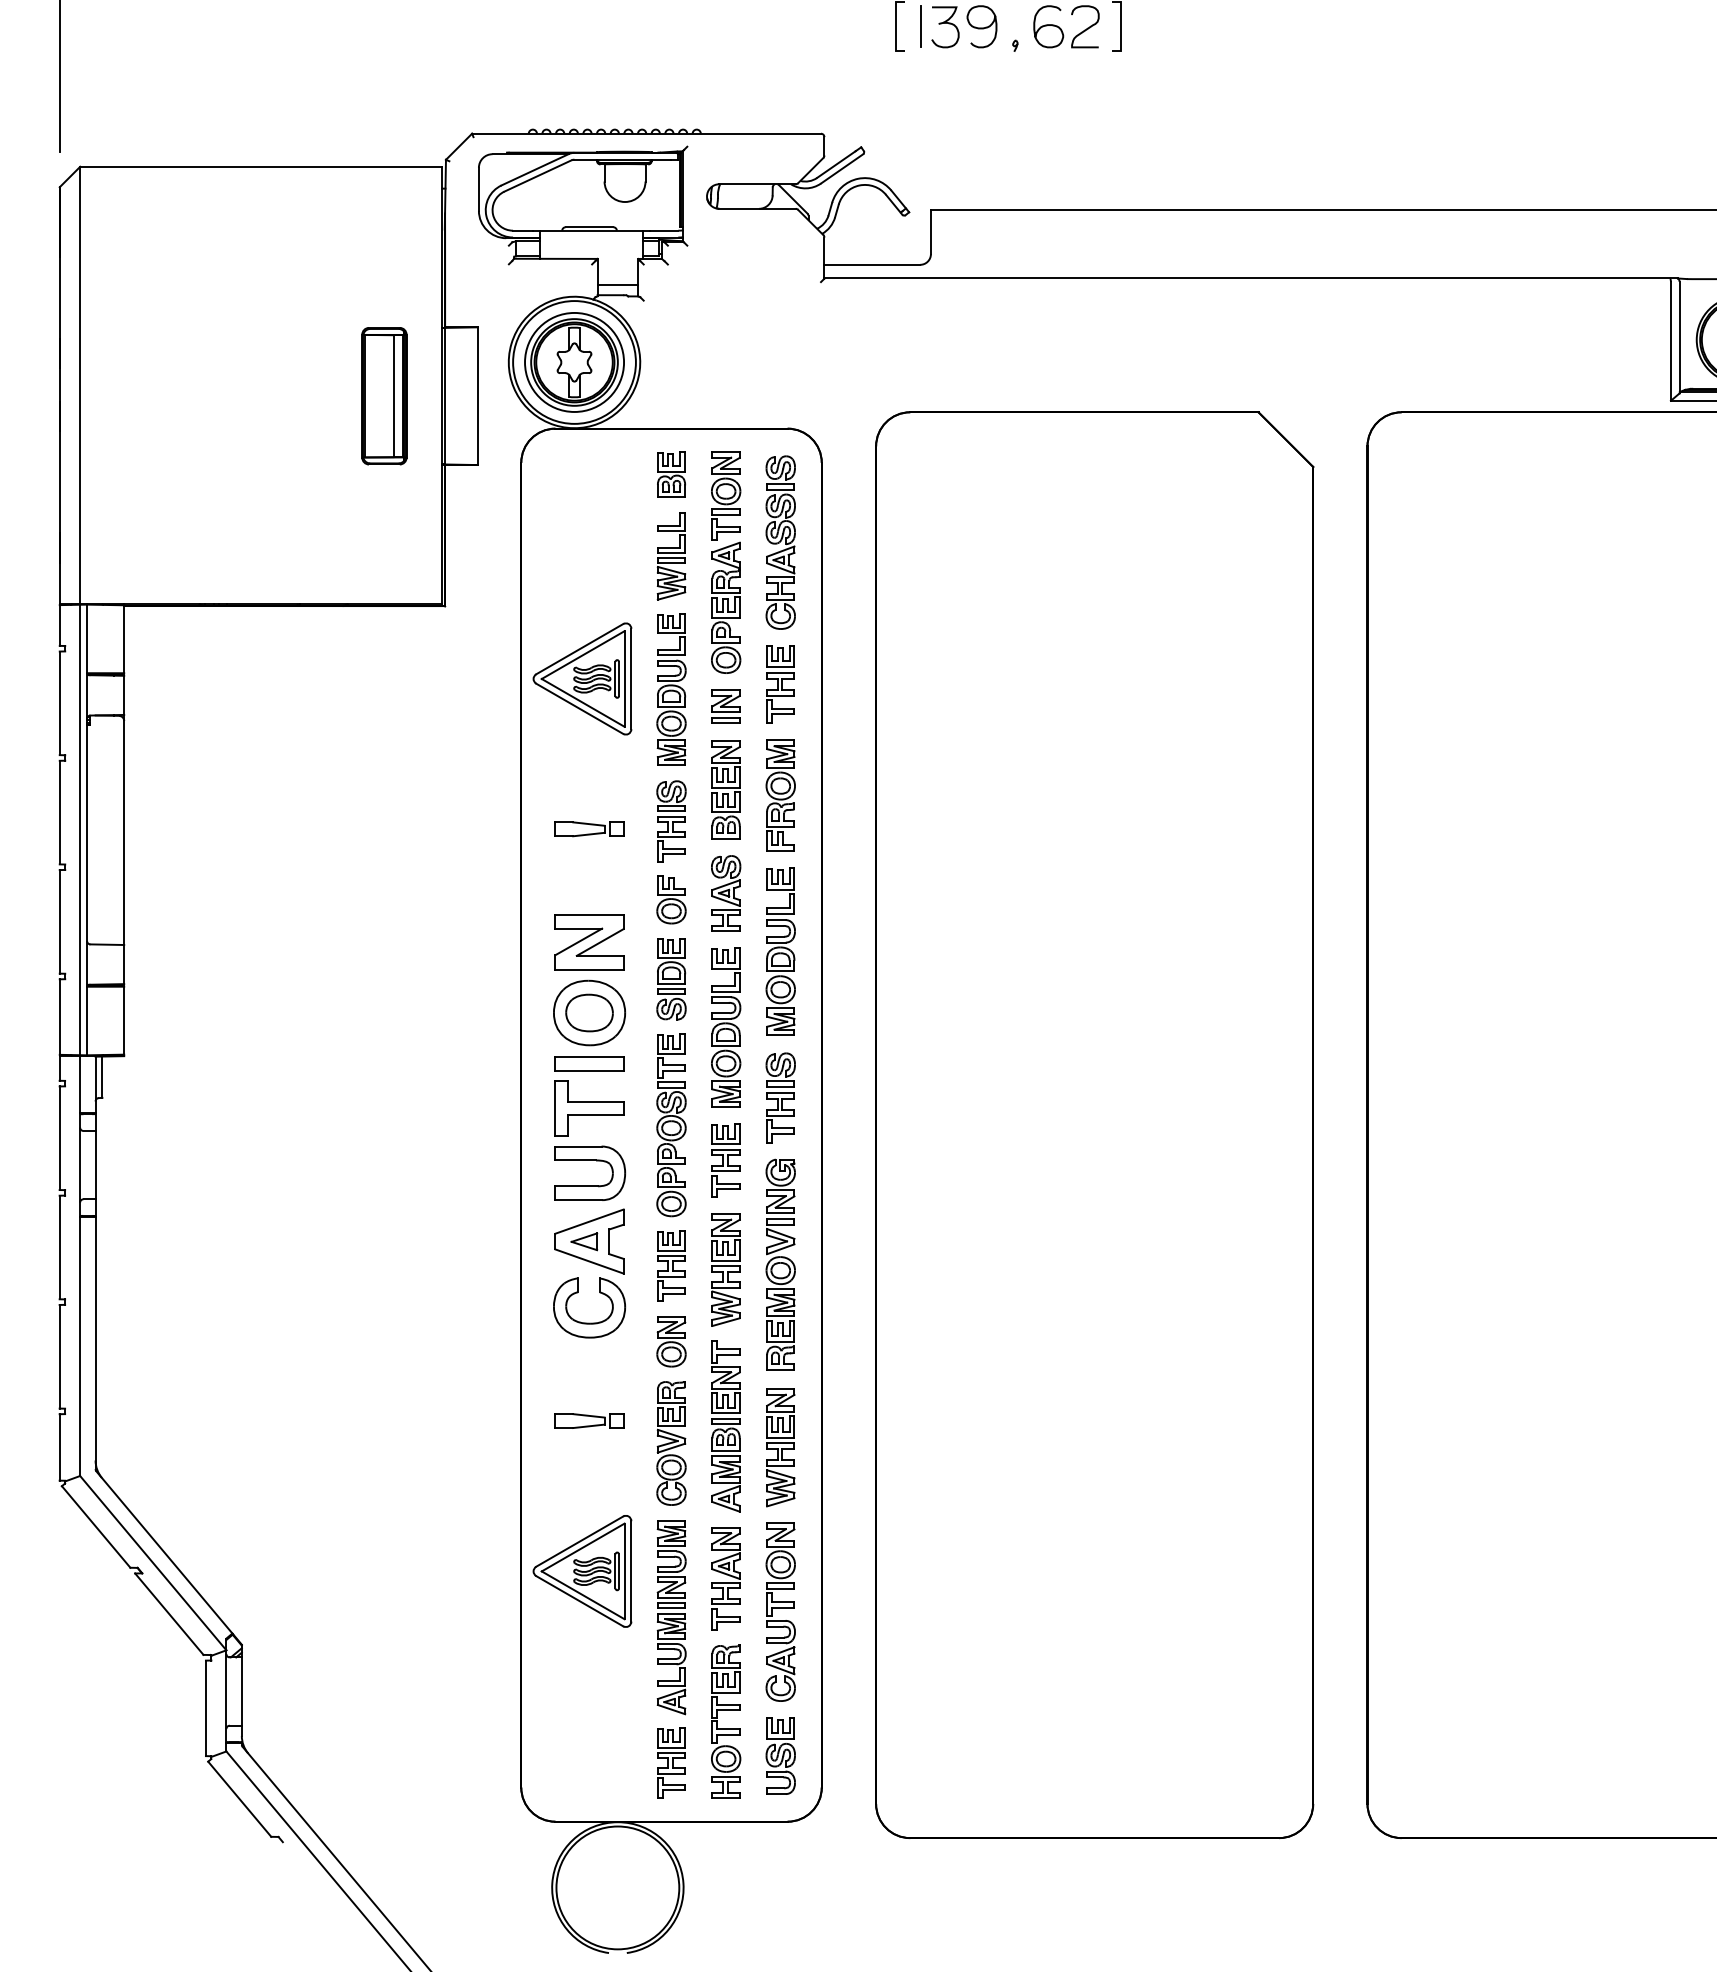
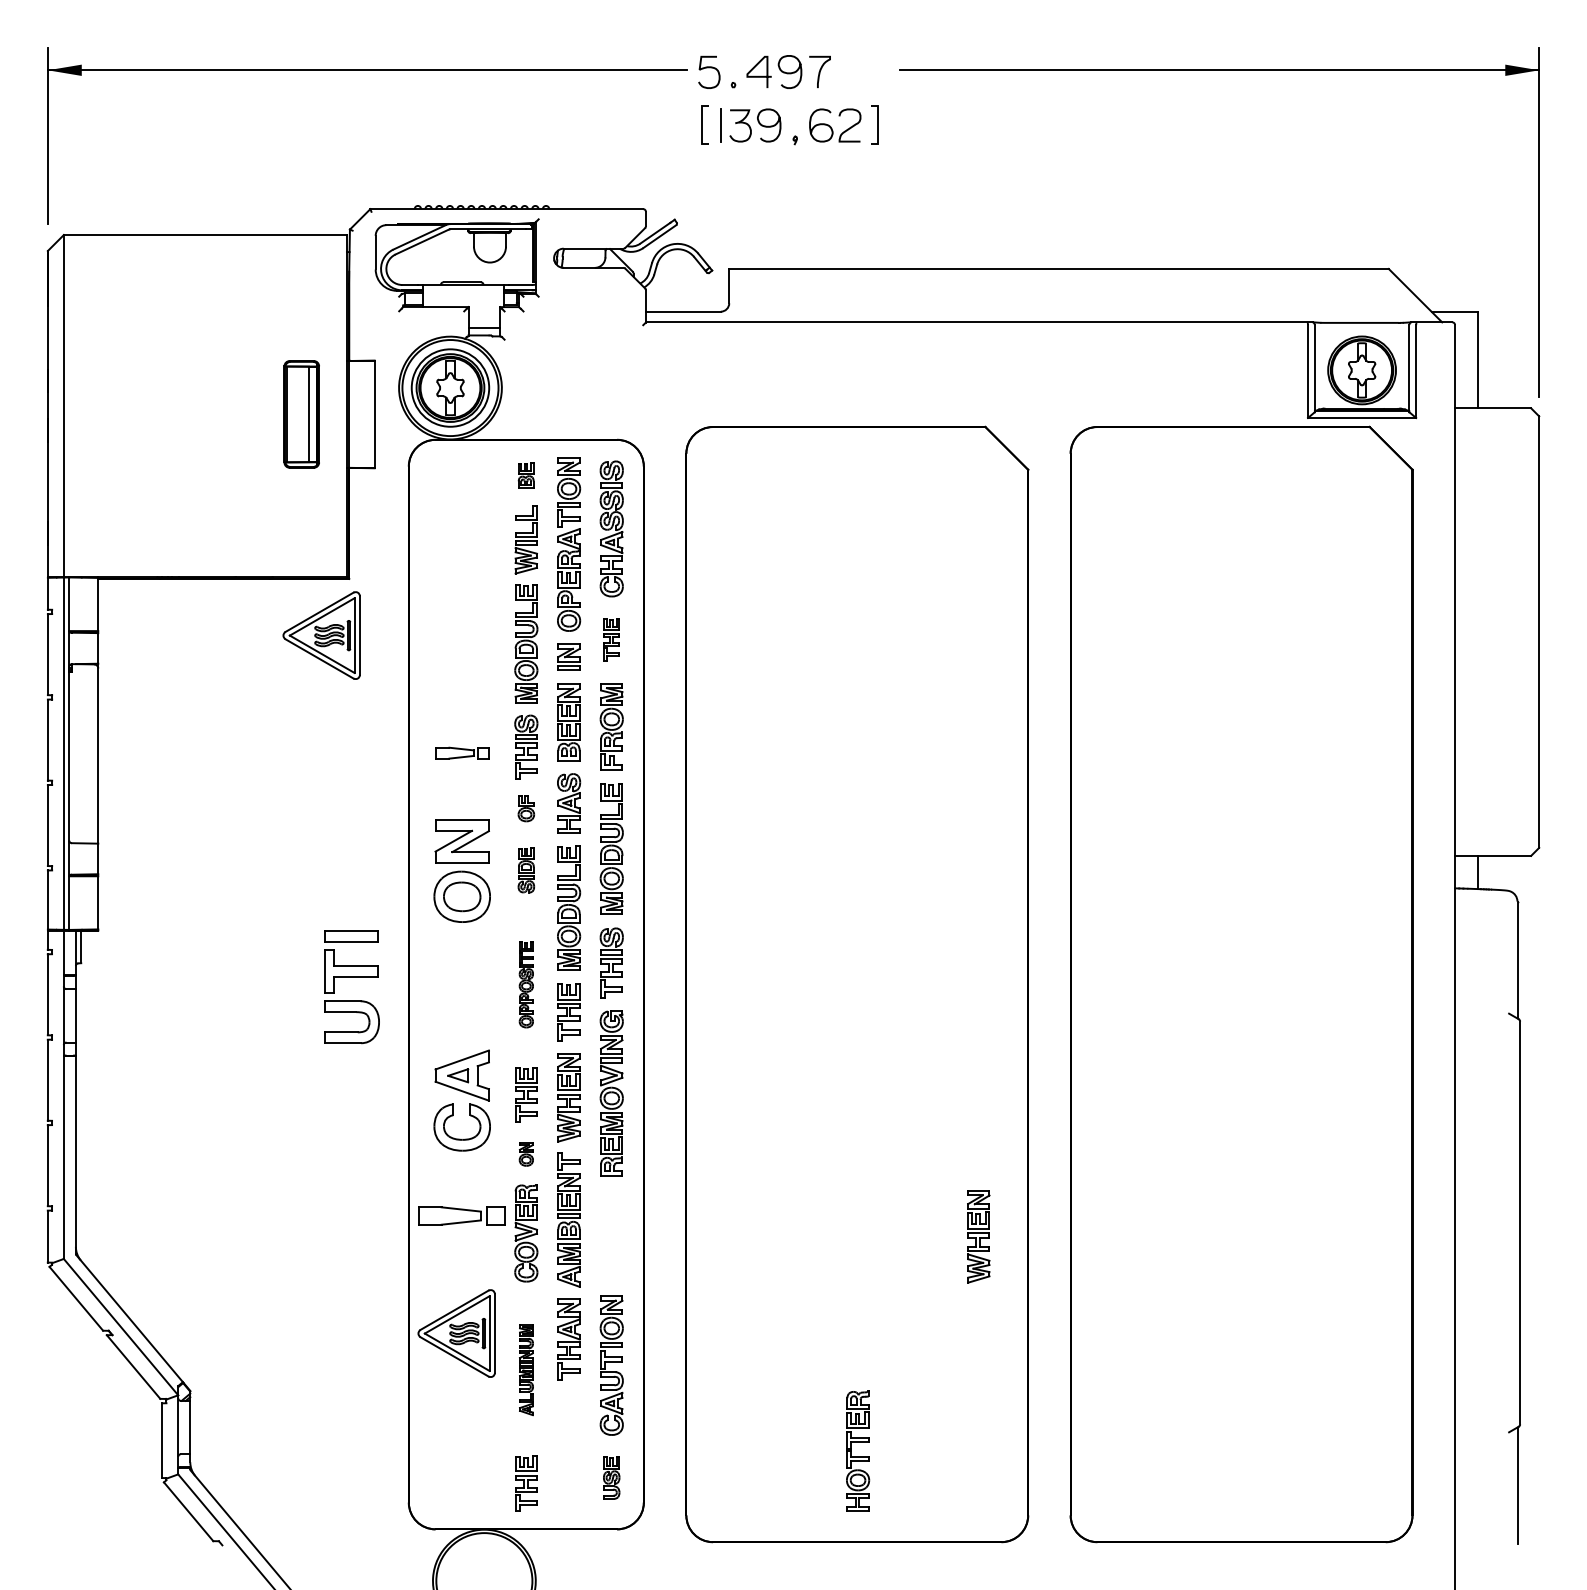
part: (670, 474) -> (525, 475), size x0.7
part: (582, 678) -> (321, 635), moved
part: (780, 683) -> (611, 639), size x0.7
part: (671, 900) -> (526, 808), size x0.7
part: (671, 979) -> (526, 870), size x0.7
part: (589, 1116) -> (351, 977), moved
part: (671, 1125) -> (526, 984), size x0.6
part: (671, 1342) -> (526, 1154), size x0.6
part: (589, 1420) -> (462, 1215), size x1.6
part: (780, 1447) -> (978, 1236), moved
part: (671, 1617) -> (526, 1369), size x0.6
part: (726, 1720) -> (858, 1450), moved
part: (780, 1755) -> (611, 1477), size x0.7

